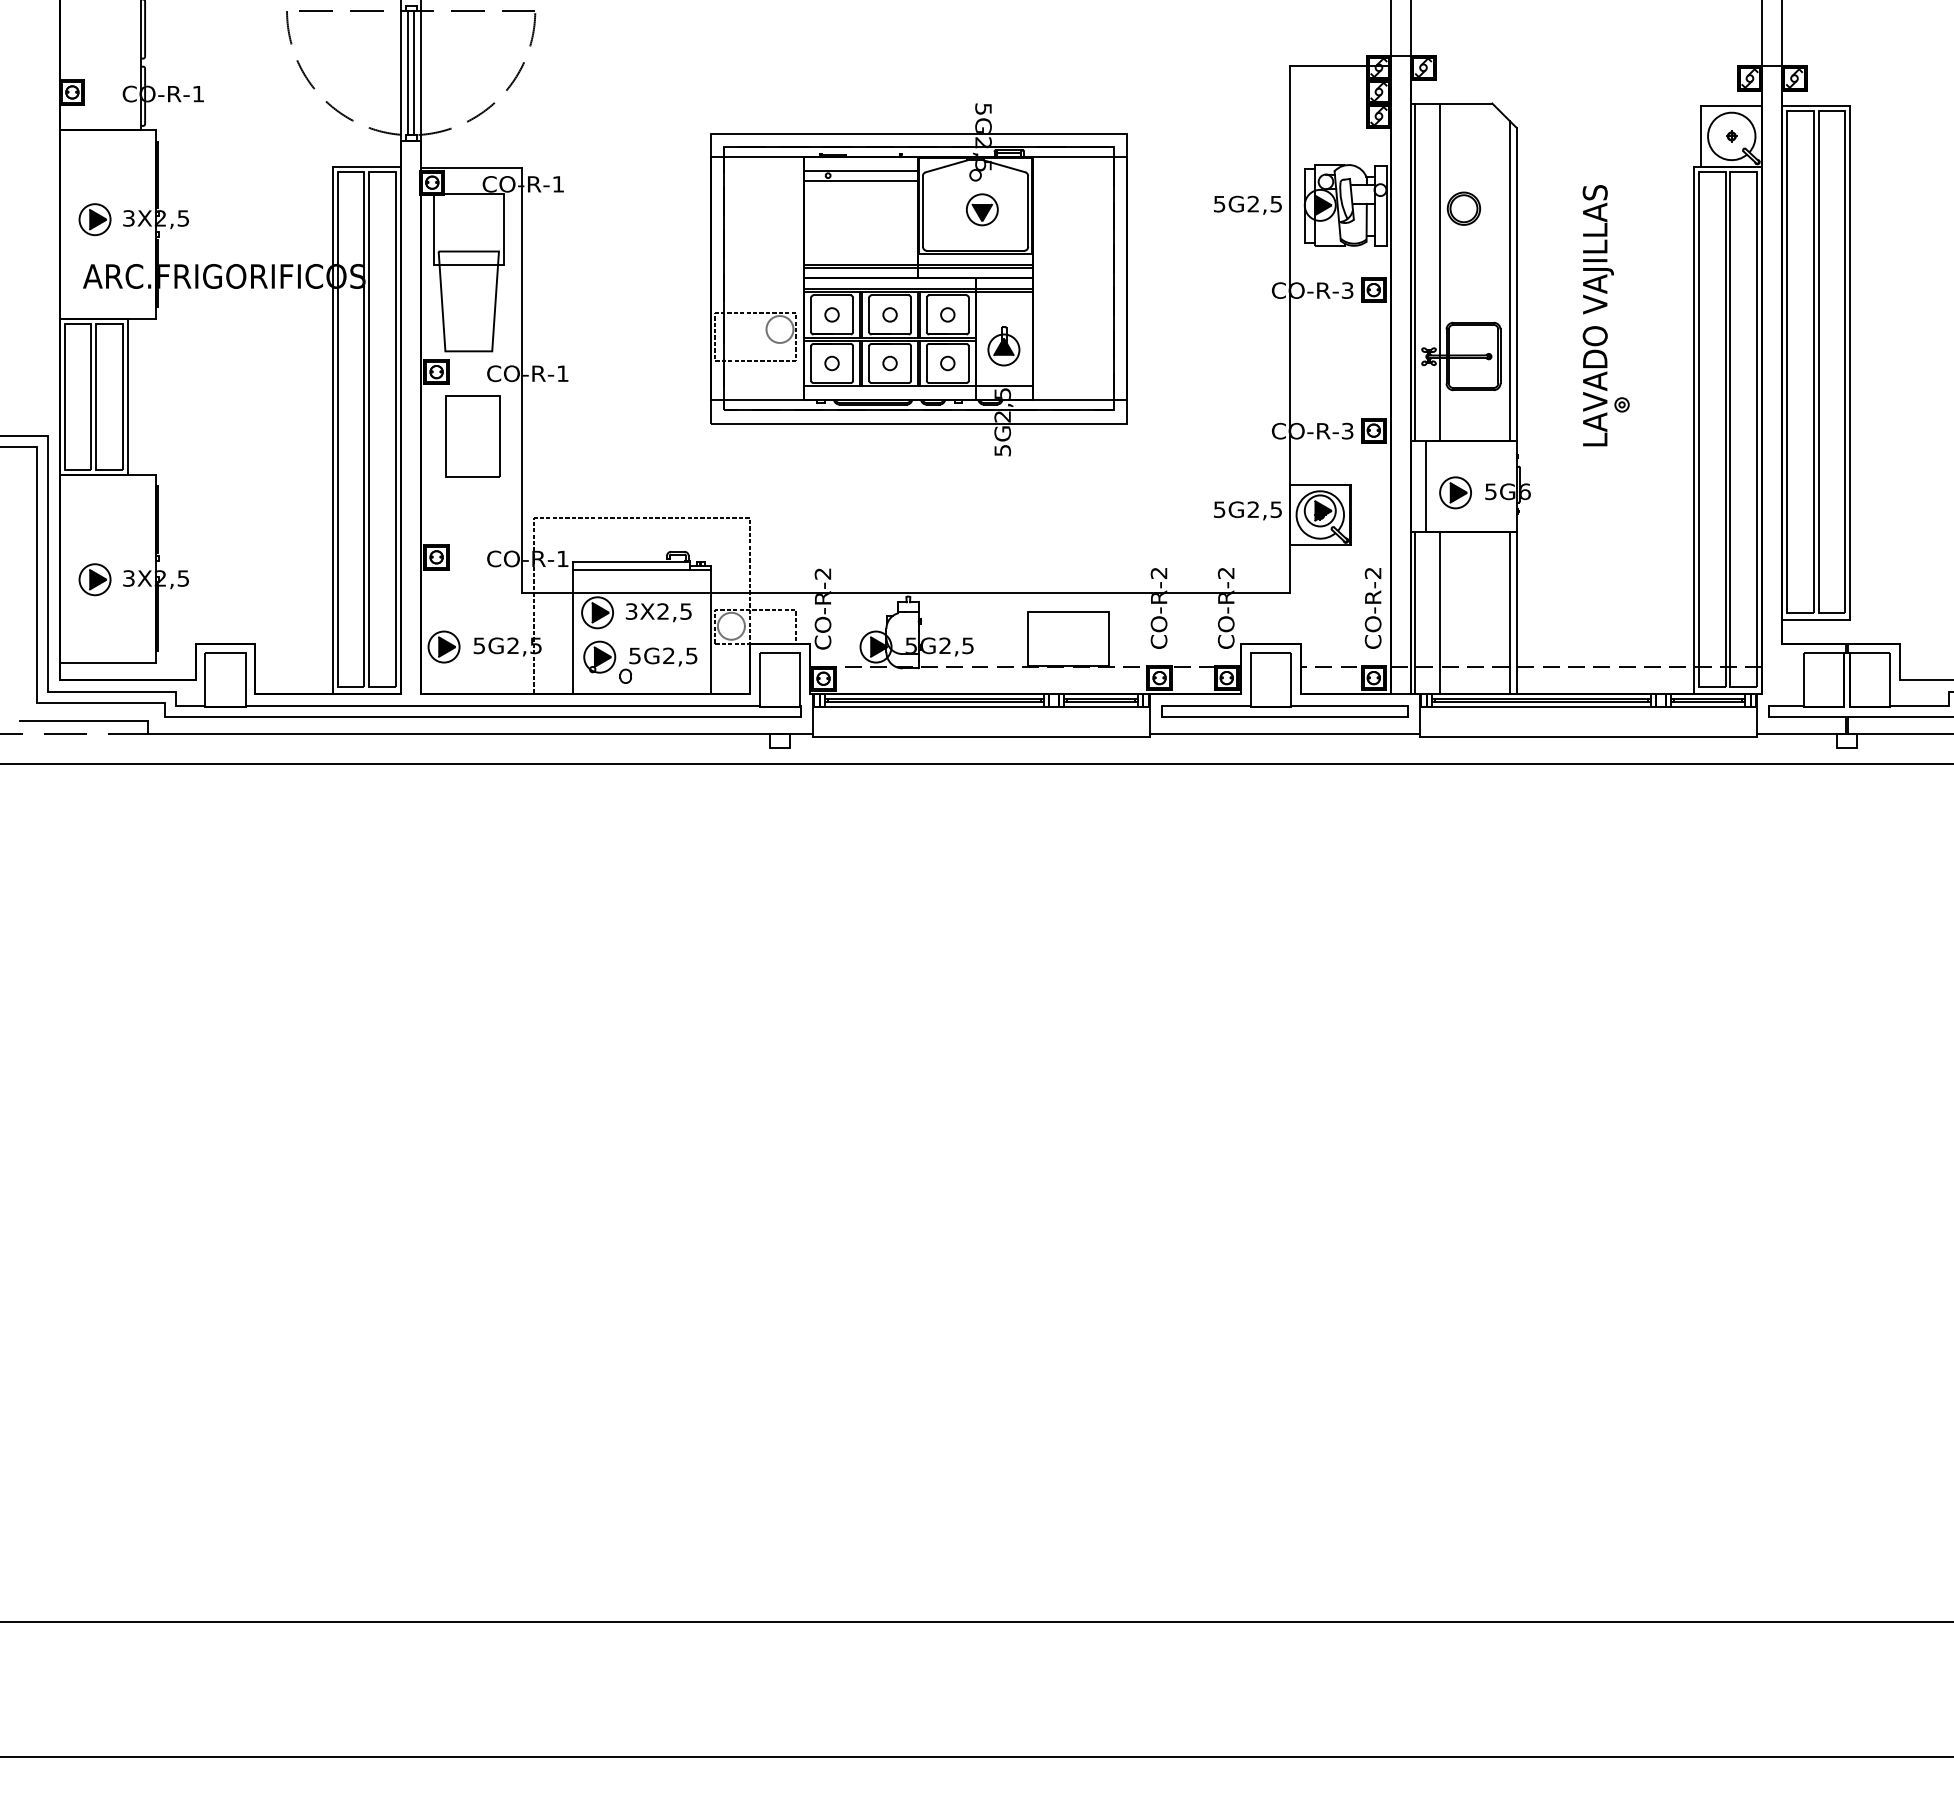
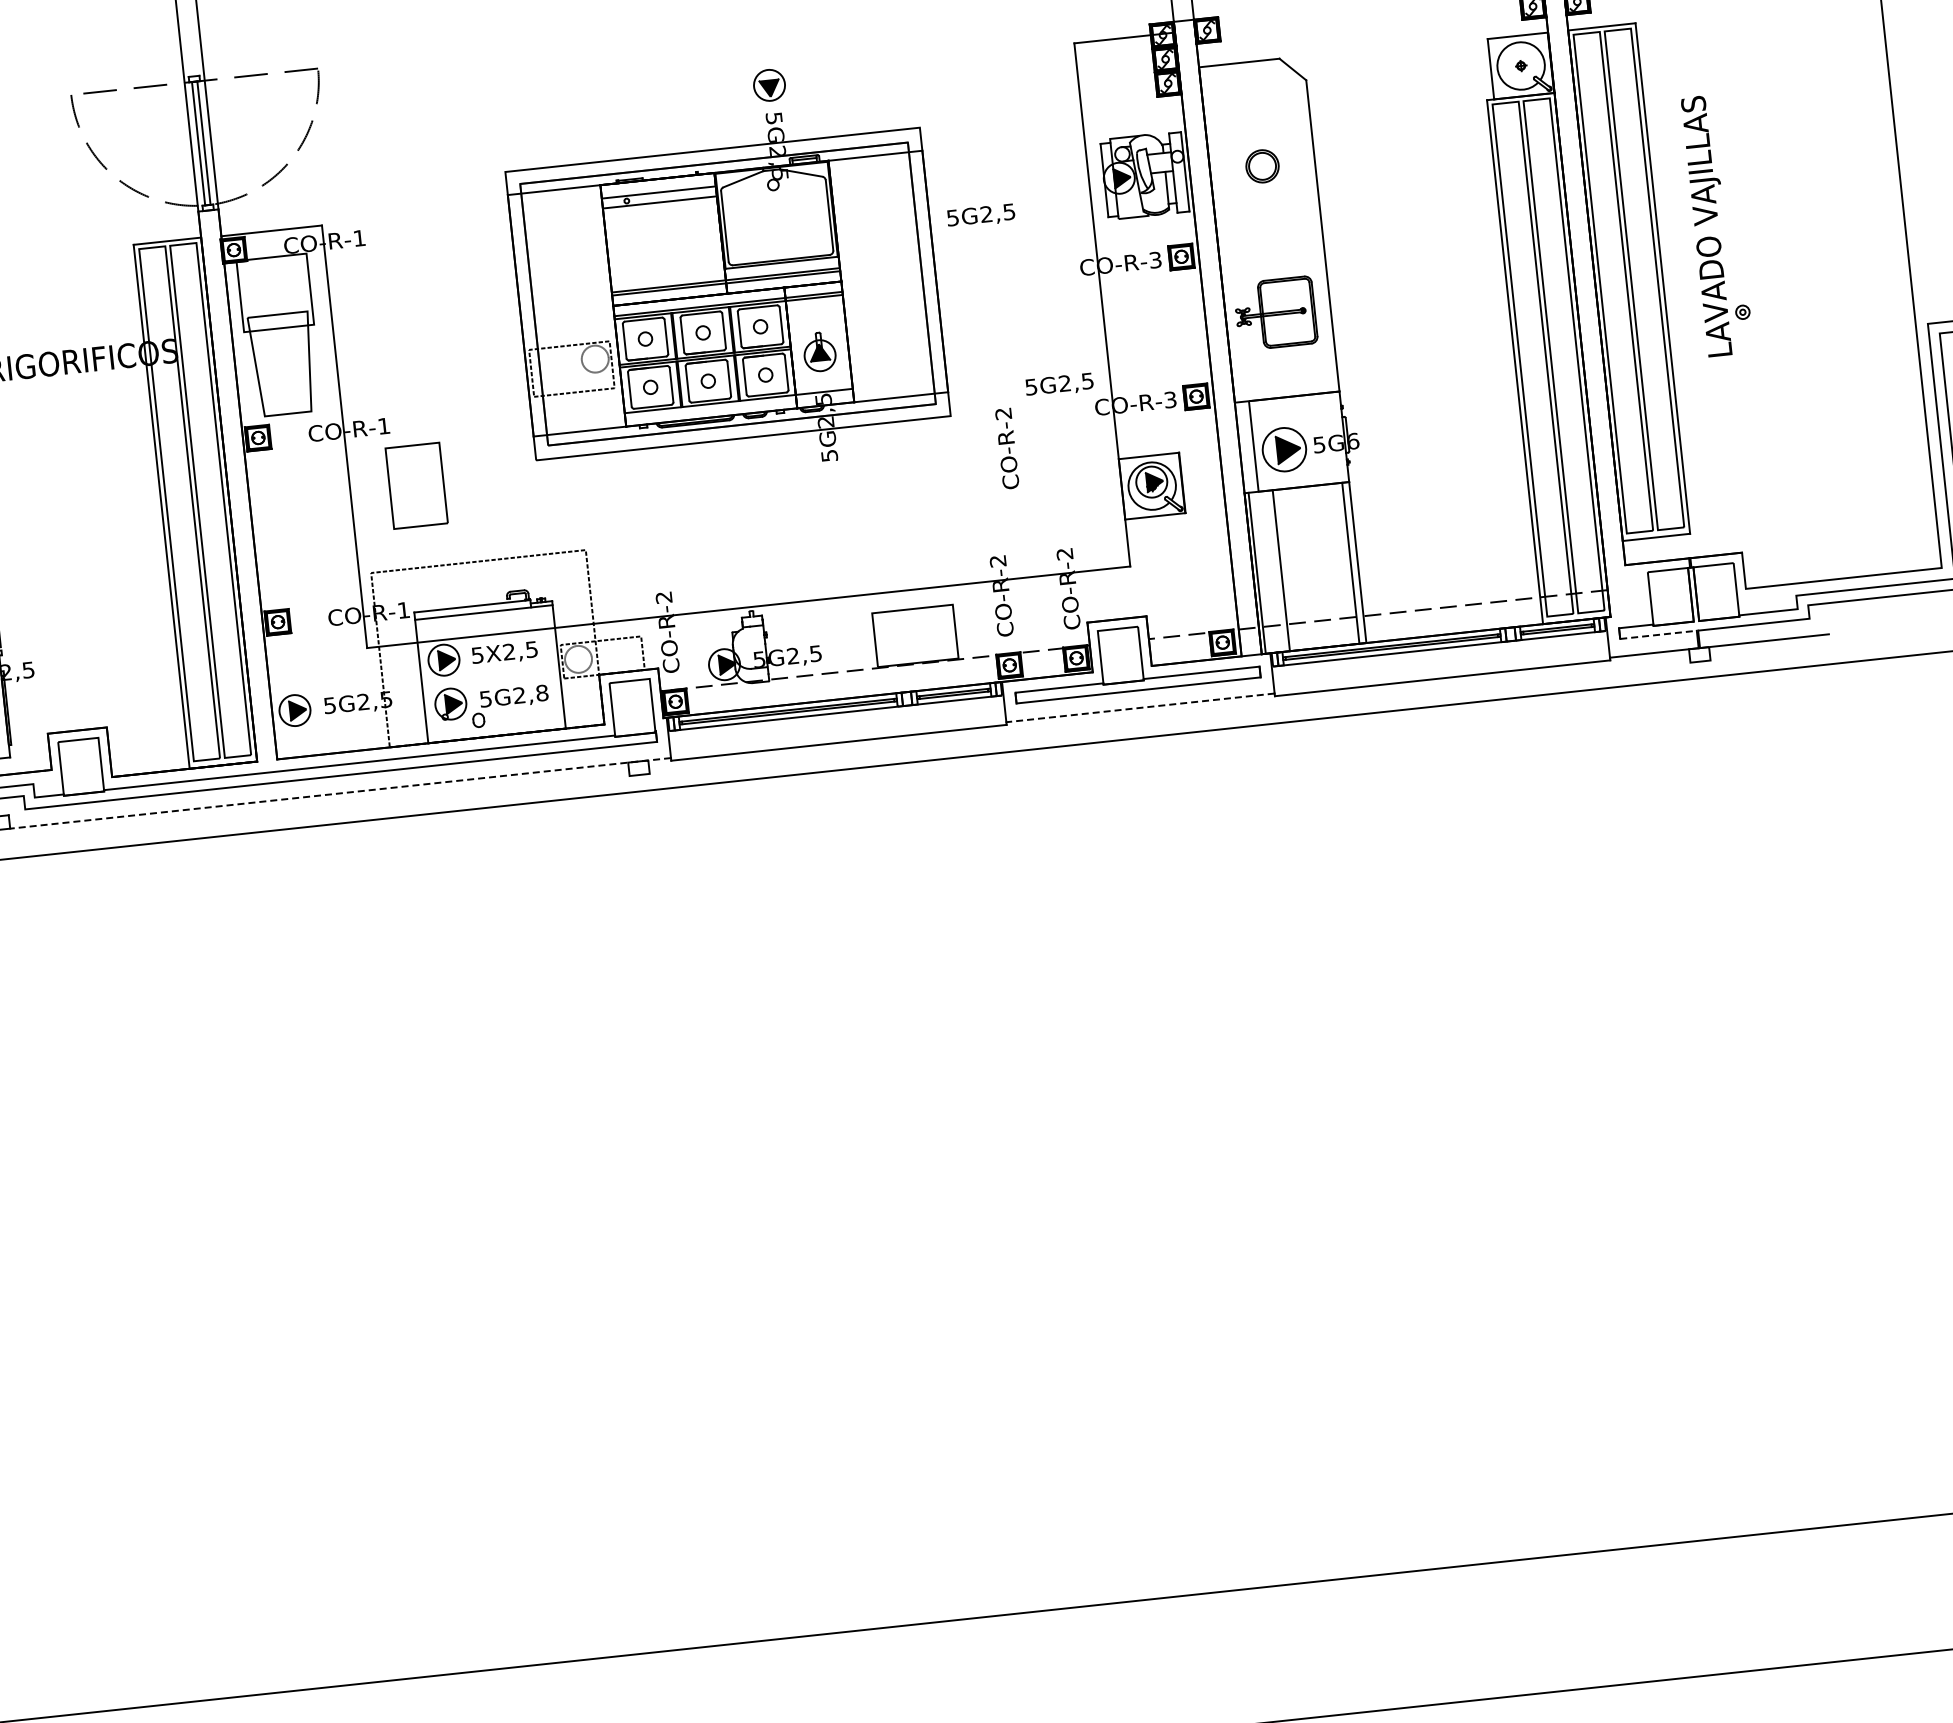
text: (1247, 204) -> (980, 215), moved
part: (982, 209) -> (769, 85), moved
line: (1415, 271) -> (1221, 233), removed
line: (1439, 271) -> (1244, 231), removed
line: (1509, 280) -> (1315, 232), removed
part: (1604, 307) -> (1715, 217), moved
part: (472, 436) -> (416, 485), moved
part: (1455, 492) -> (1284, 449), size x1.4
text: (1247, 510) -> (1059, 384), moved
text: (1372, 608) -> (1006, 448), moved
text: (631, 611) -> (477, 655), 3X2,5 -> 5X2,5
text: (691, 655) -> (541, 692), 5G2,5 -> 5G2,8
line: (1807, 716) -> (1658, 634), solid -> dashed
line: (480, 734) -> (340, 793), solid -> dashed
line: (1285, 734) -> (1140, 708), solid -> dashed

